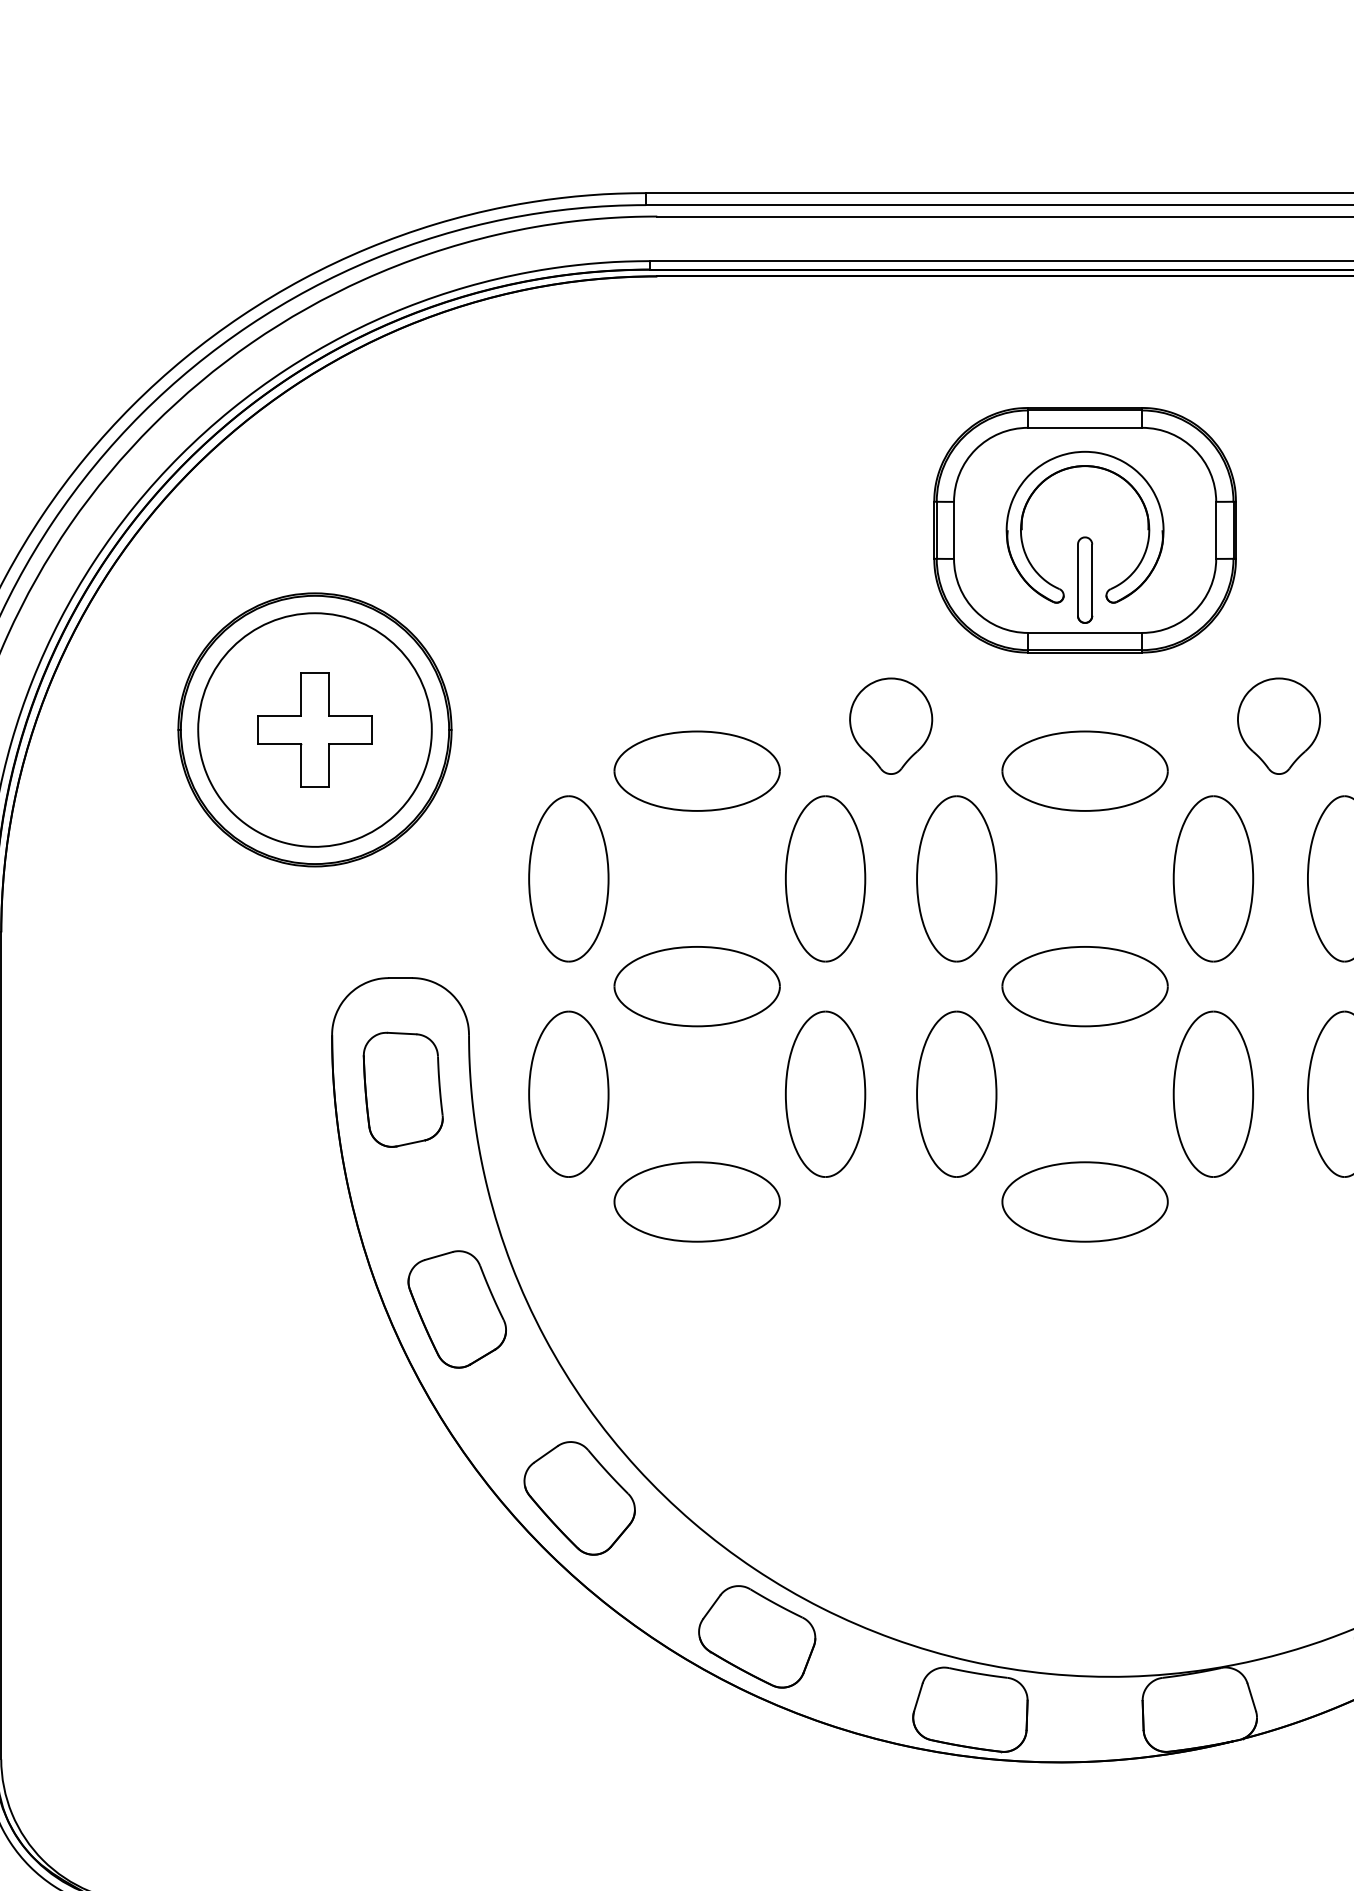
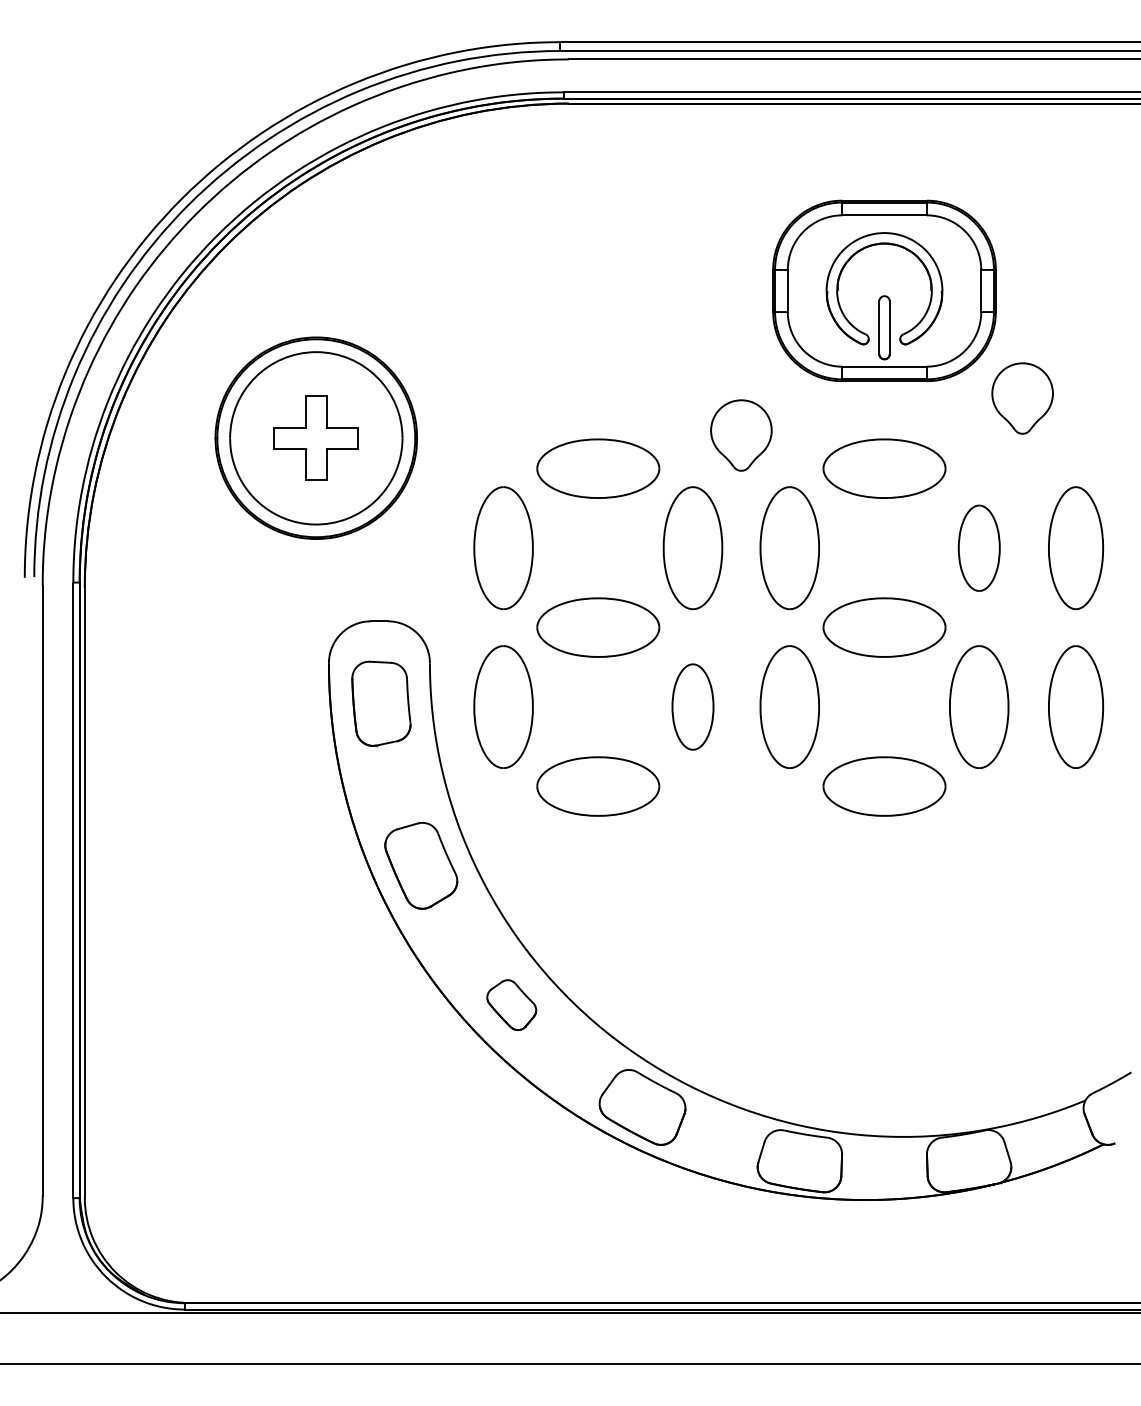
part: (1278, 726) -> (1022, 398), moved
part: (1213, 879) -> (979, 548), size x0.7
part: (824, 1093) -> (692, 706), size x0.7
part: (579, 1497) -> (511, 1004), size x0.6

